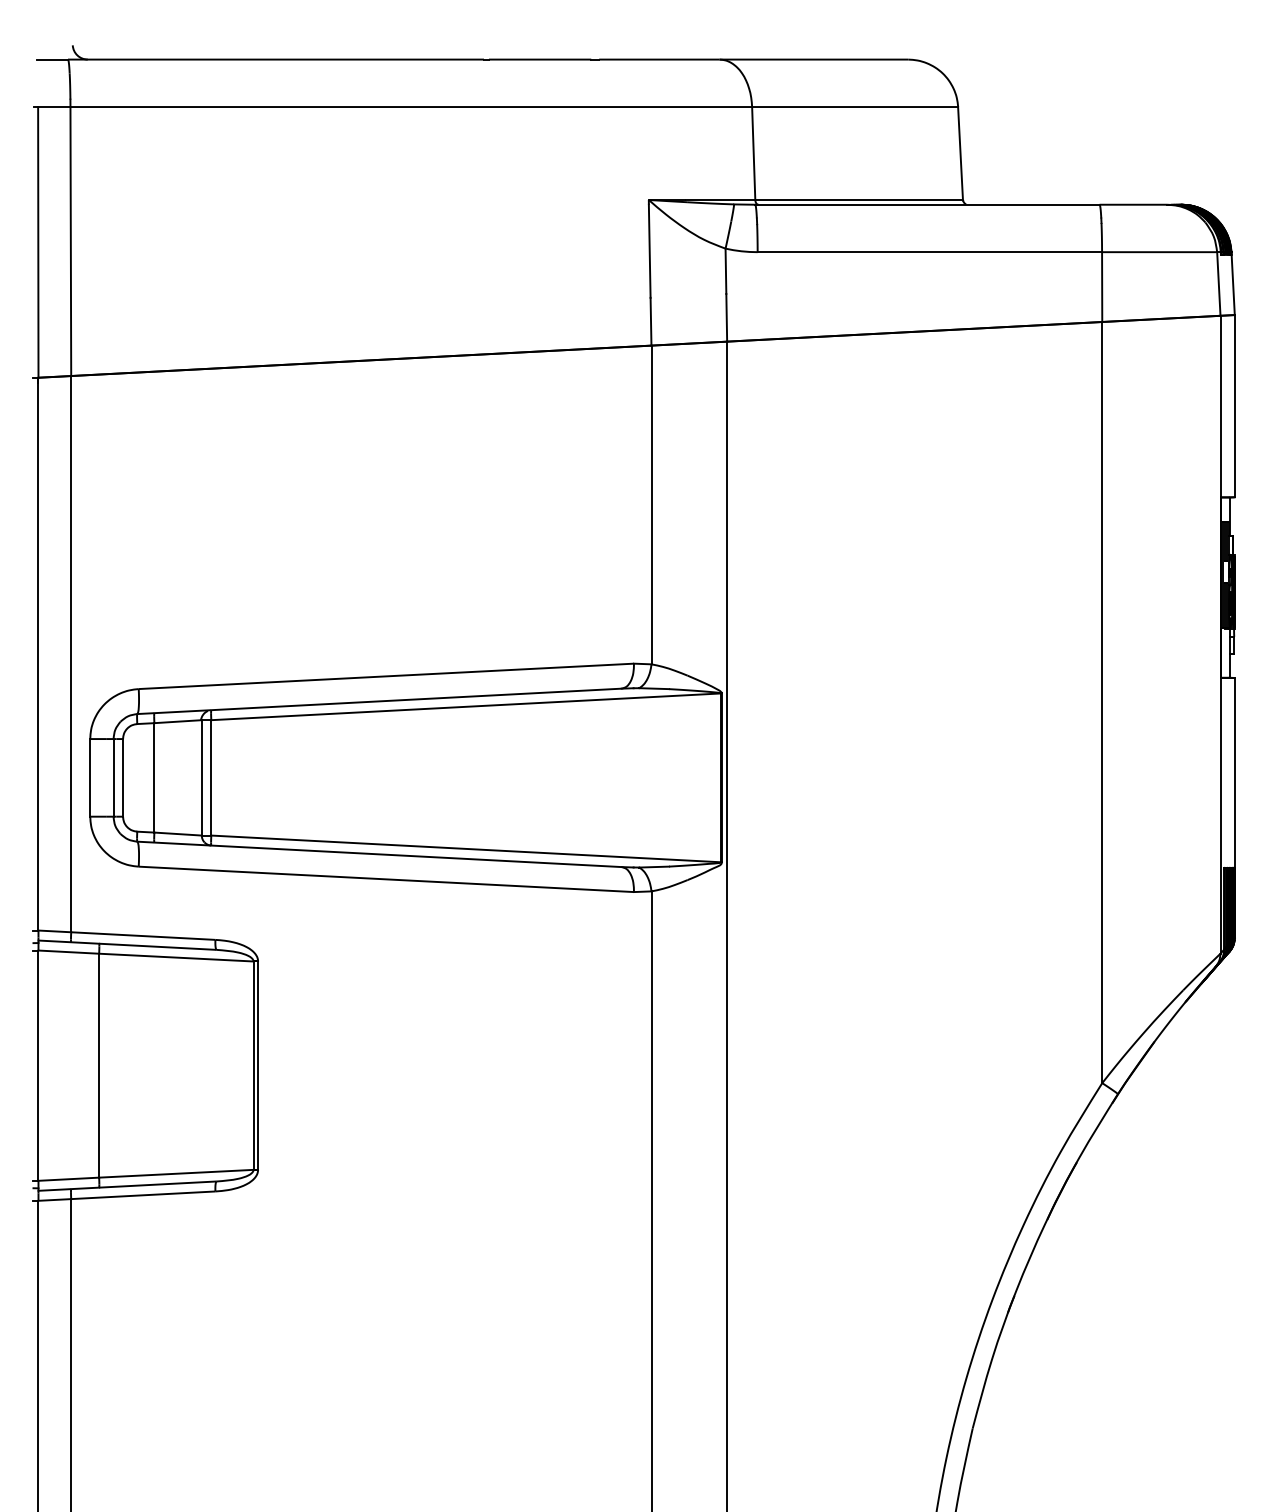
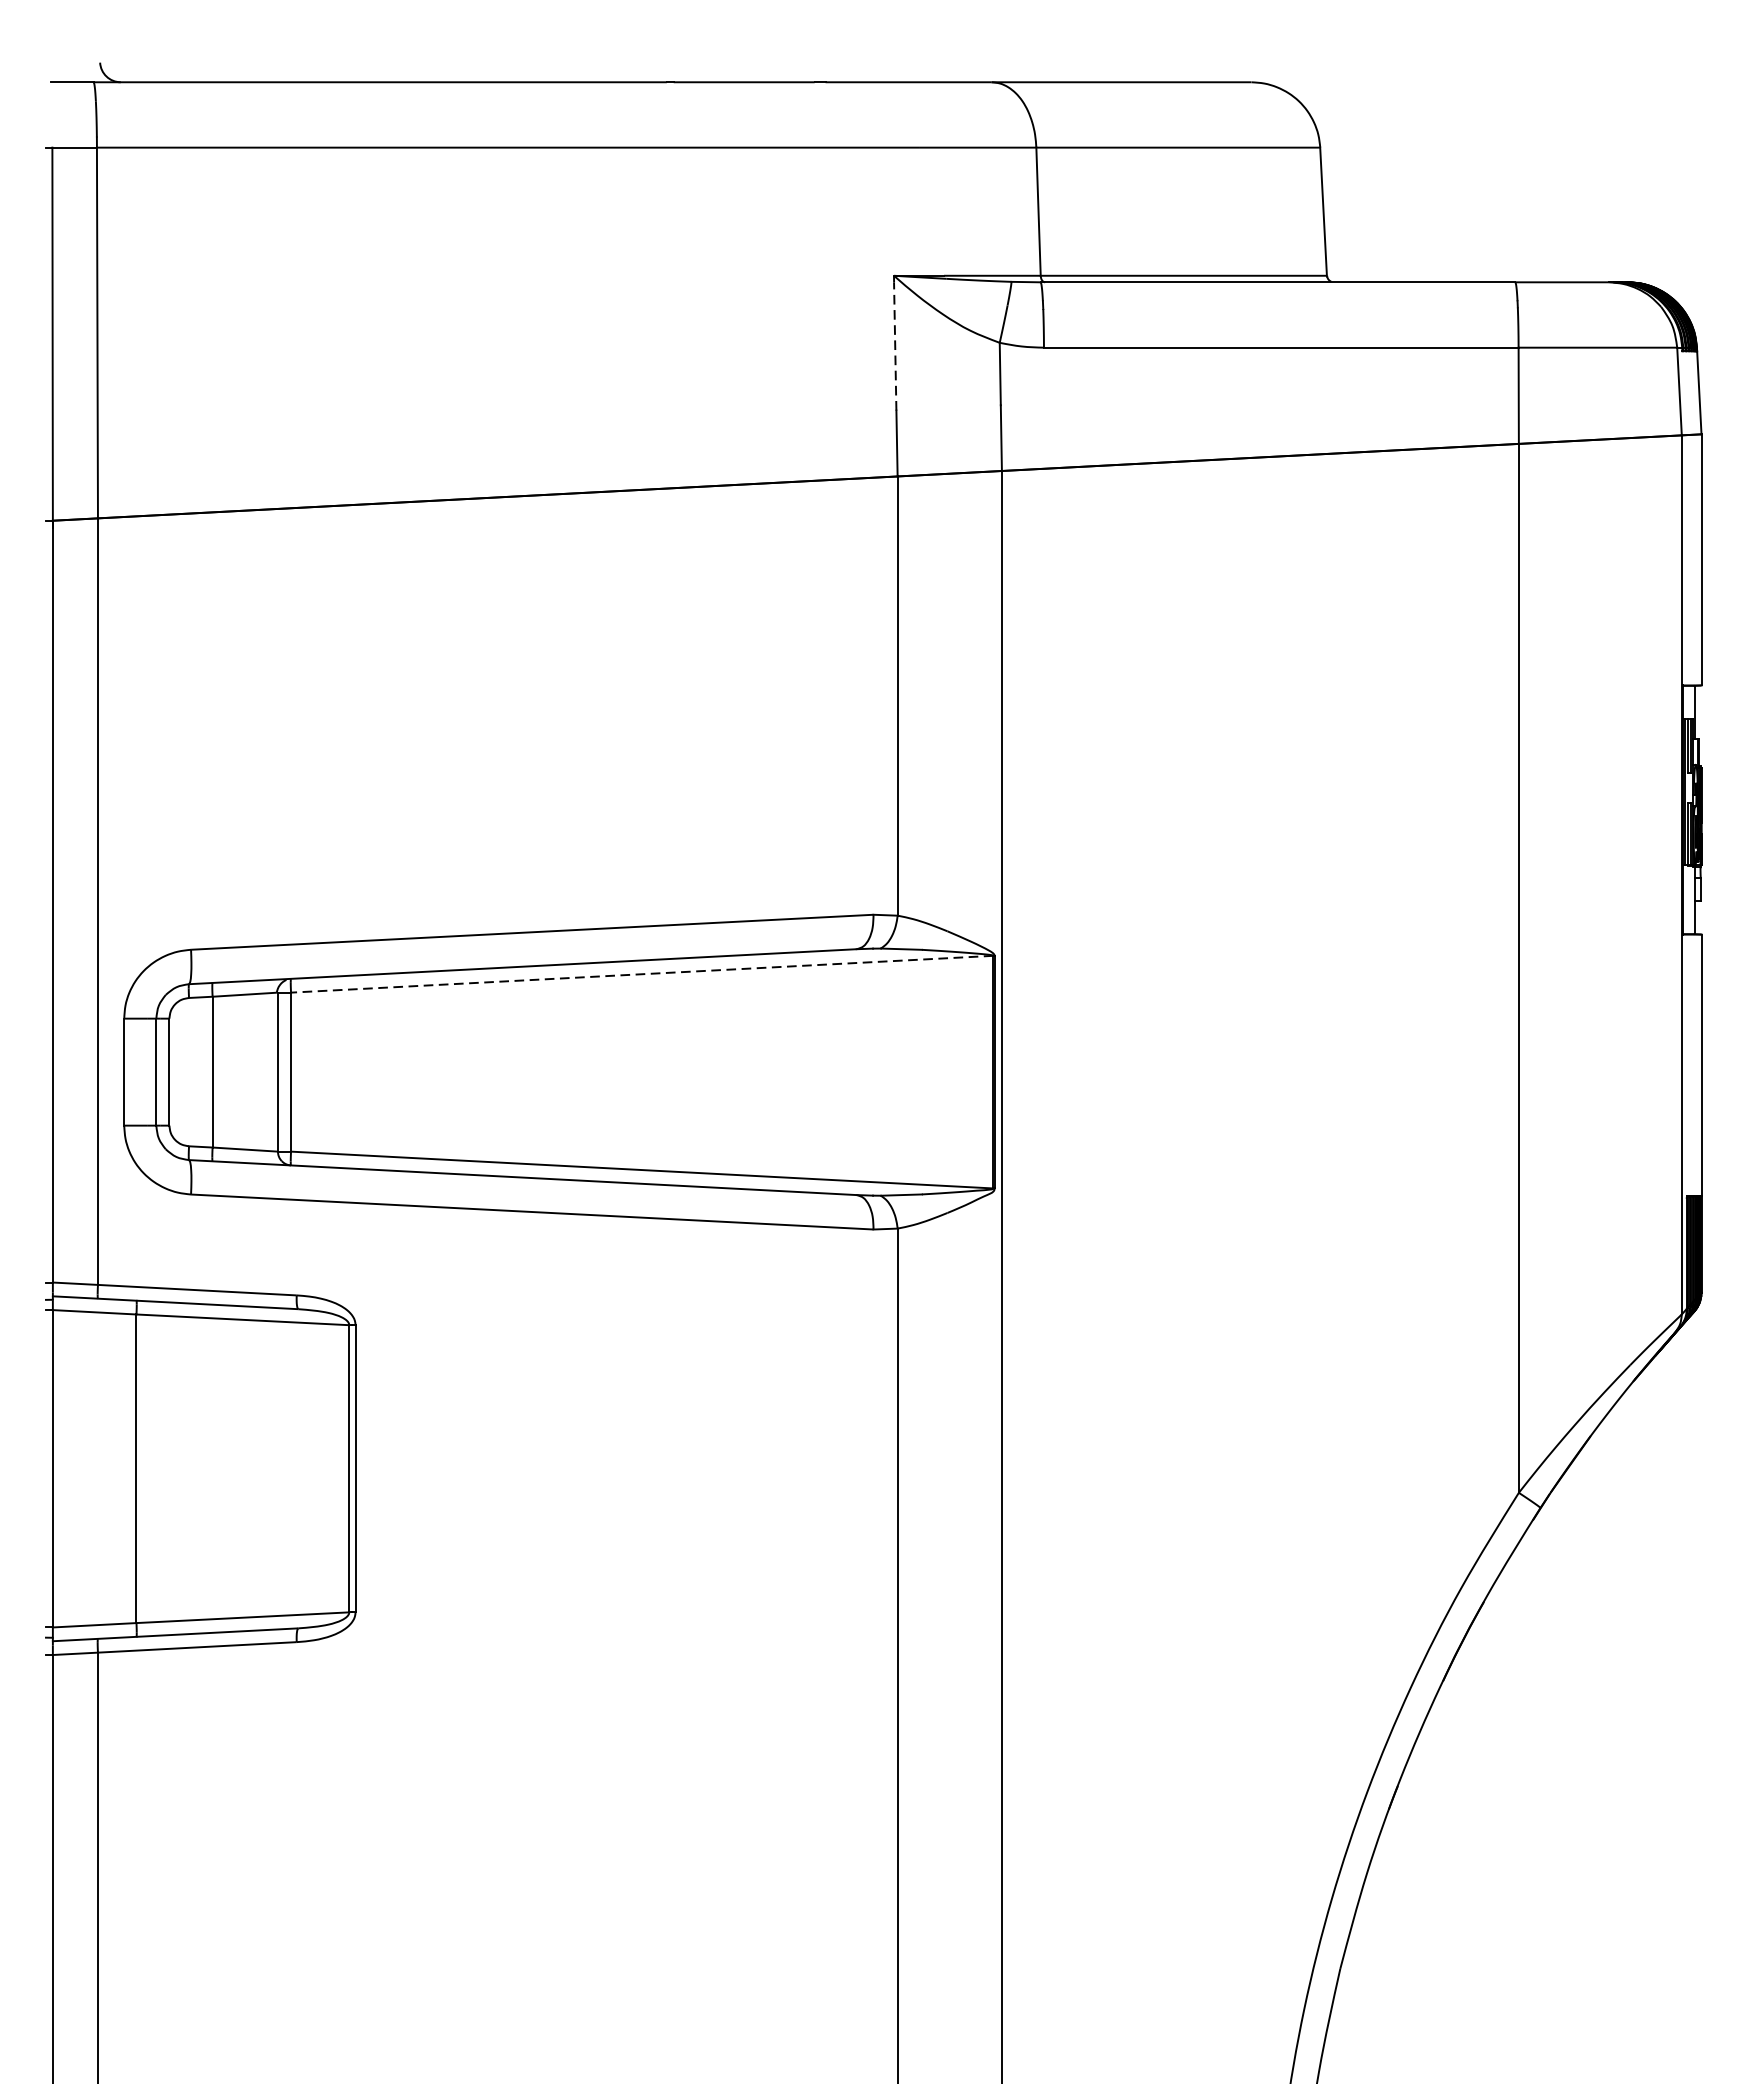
line: (649, 251) -> (894, 346), solid -> dashed
line: (465, 706) -> (641, 973), solid -> dashed

